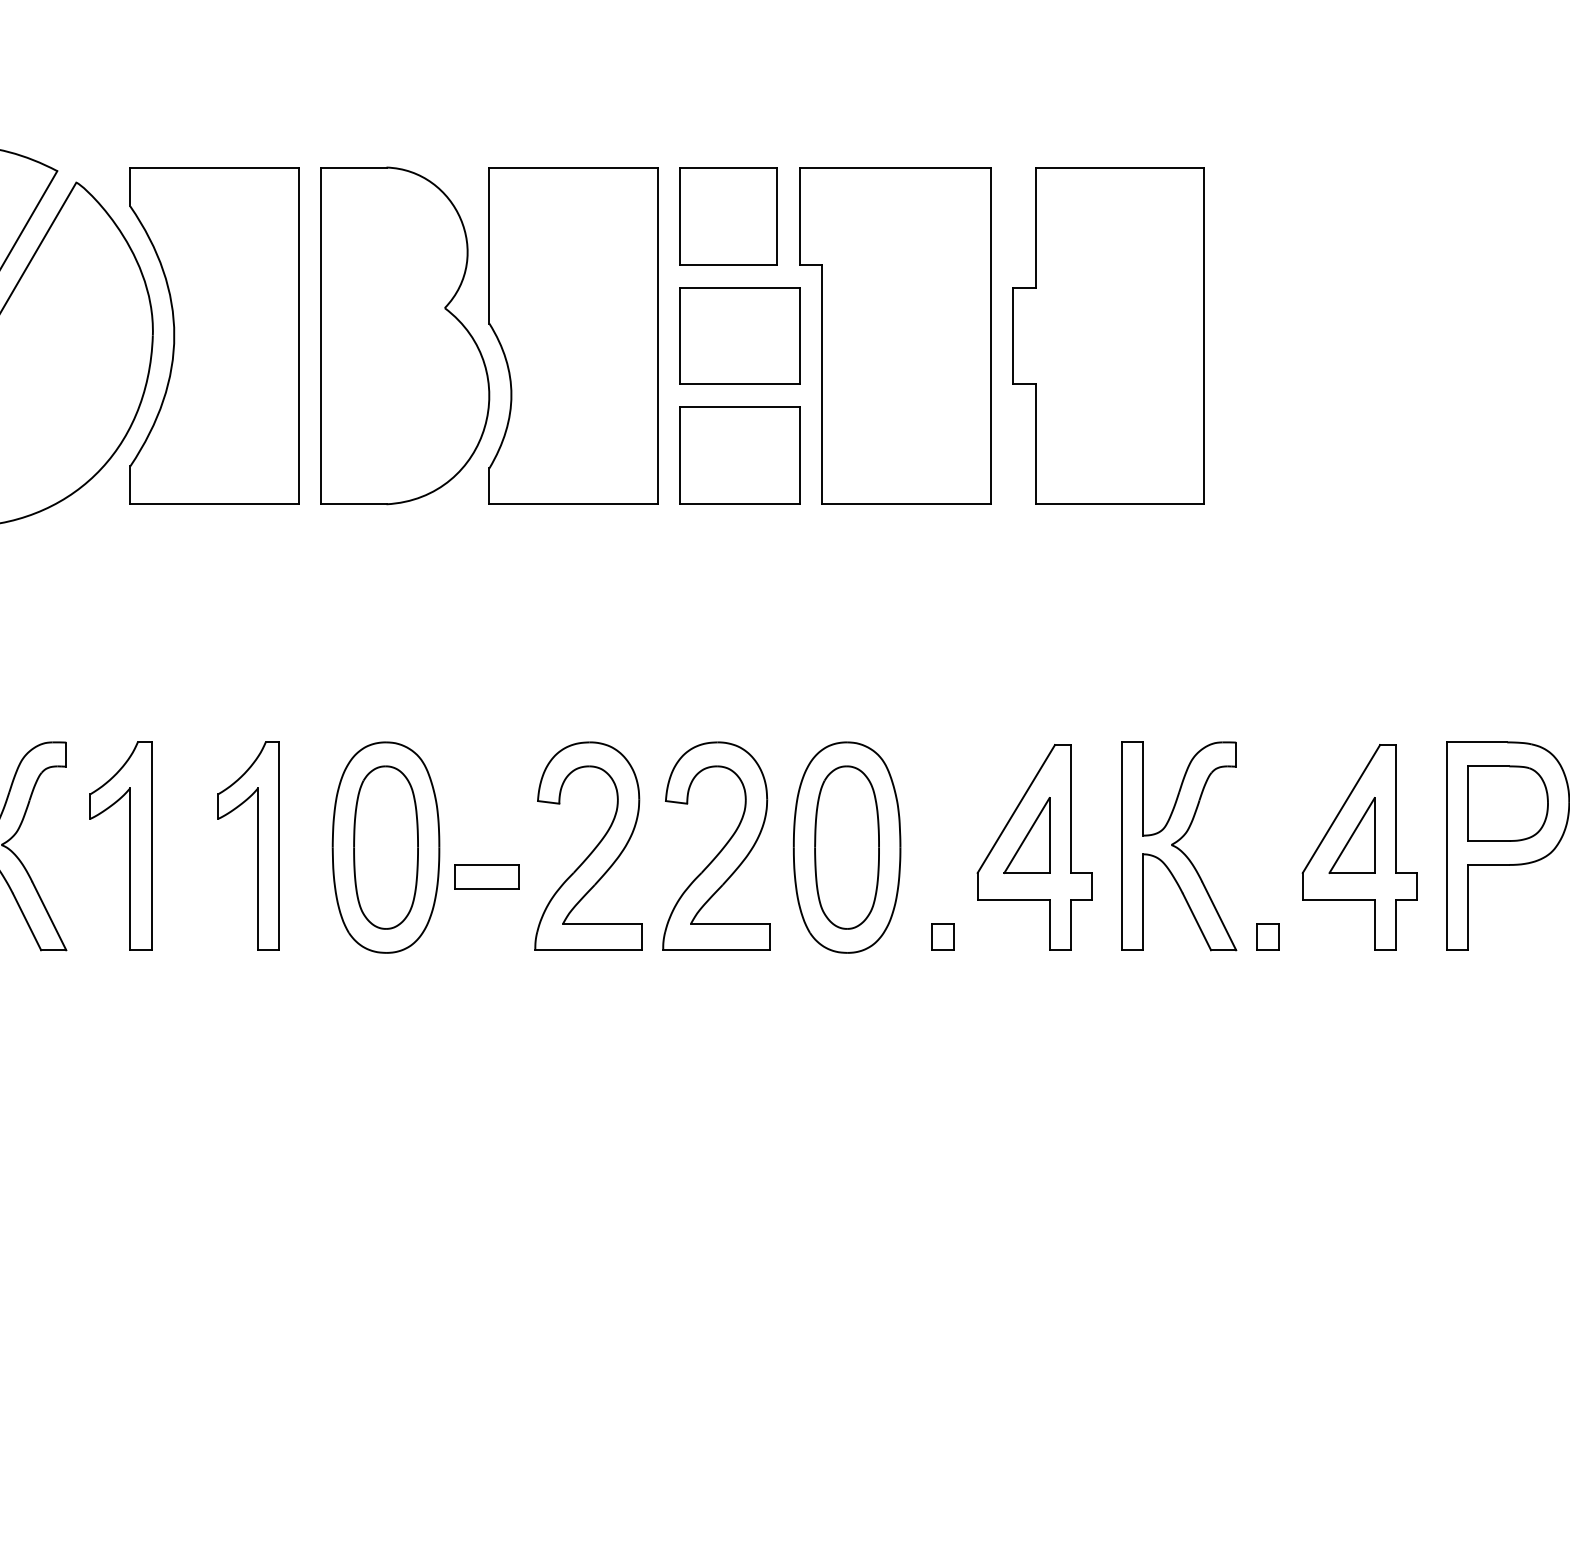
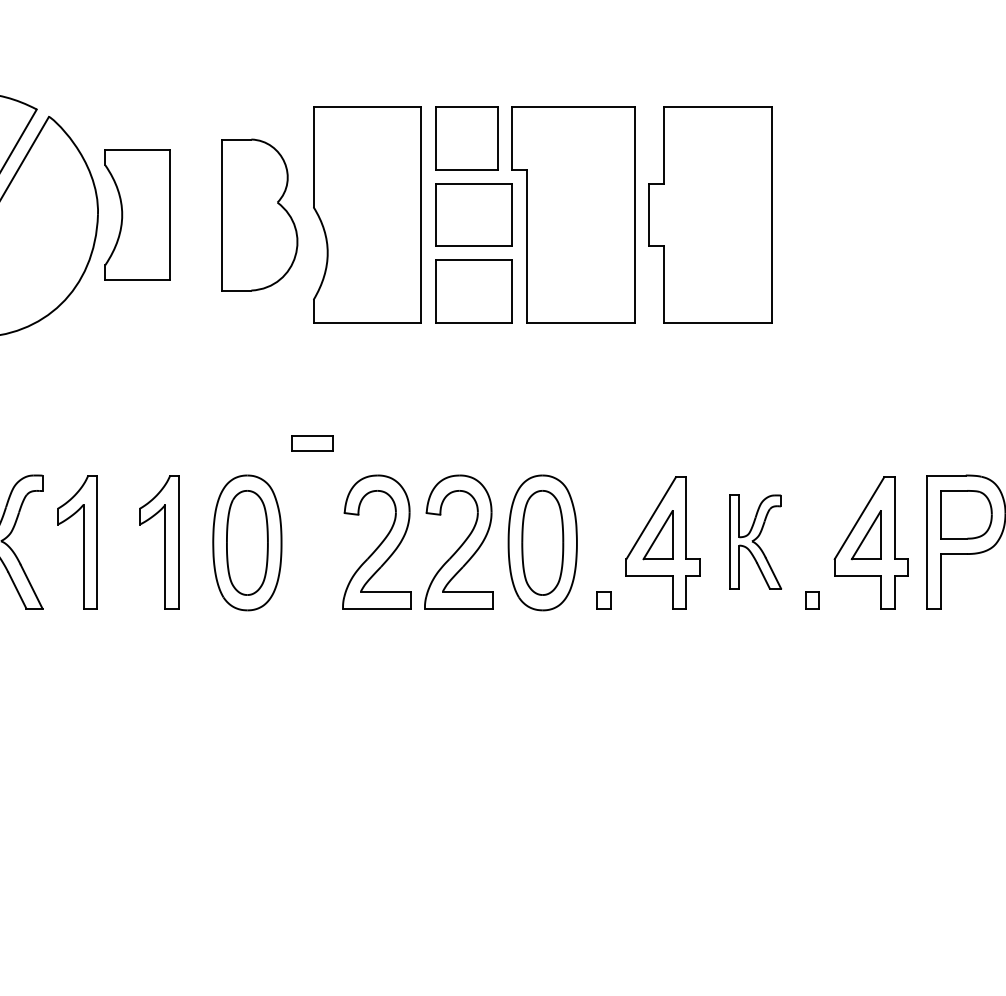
part: (214, 335) -> (137, 214), size x0.6
part: (404, 335) -> (259, 214), size x0.7
part: (1179, 845) -> (755, 541), size x0.7
part: (487, 876) -> (312, 443), moved

